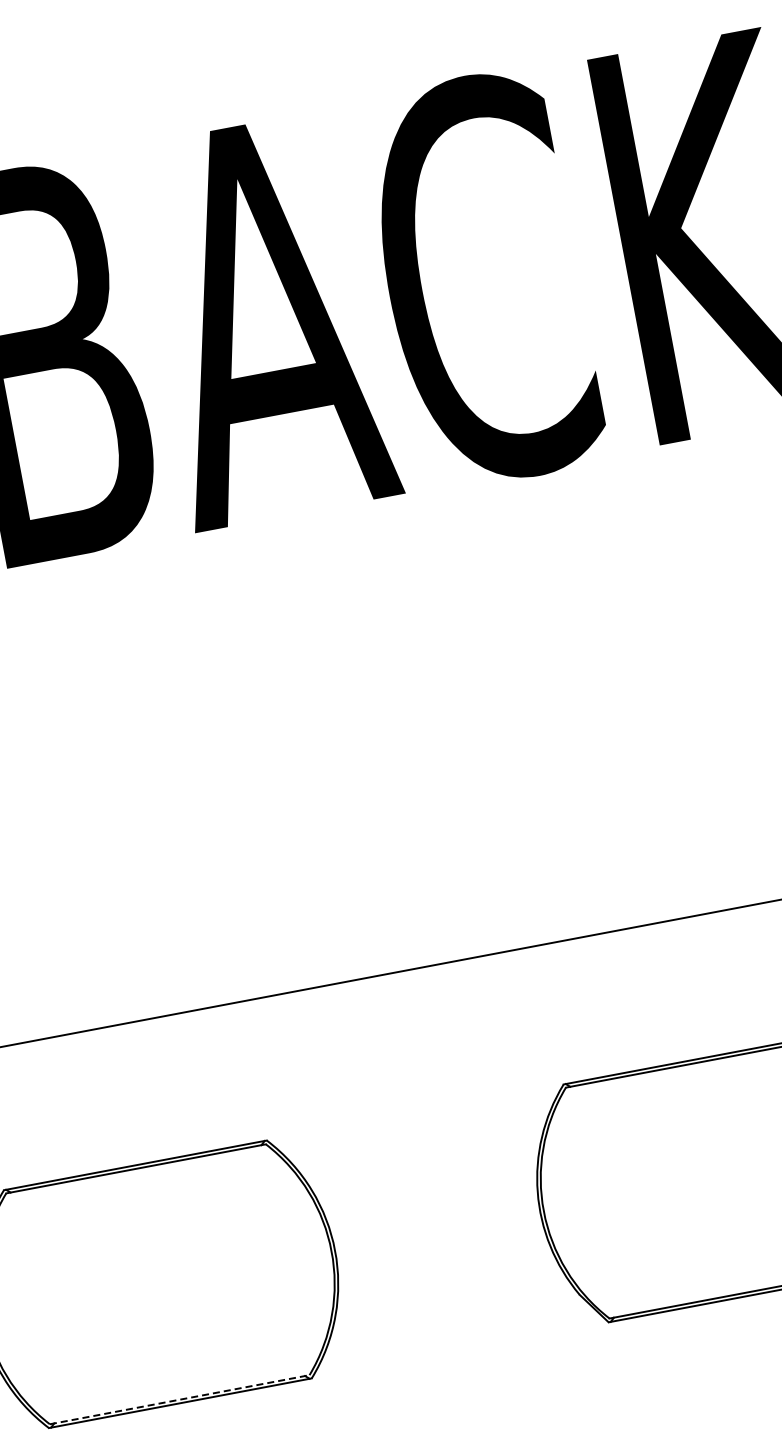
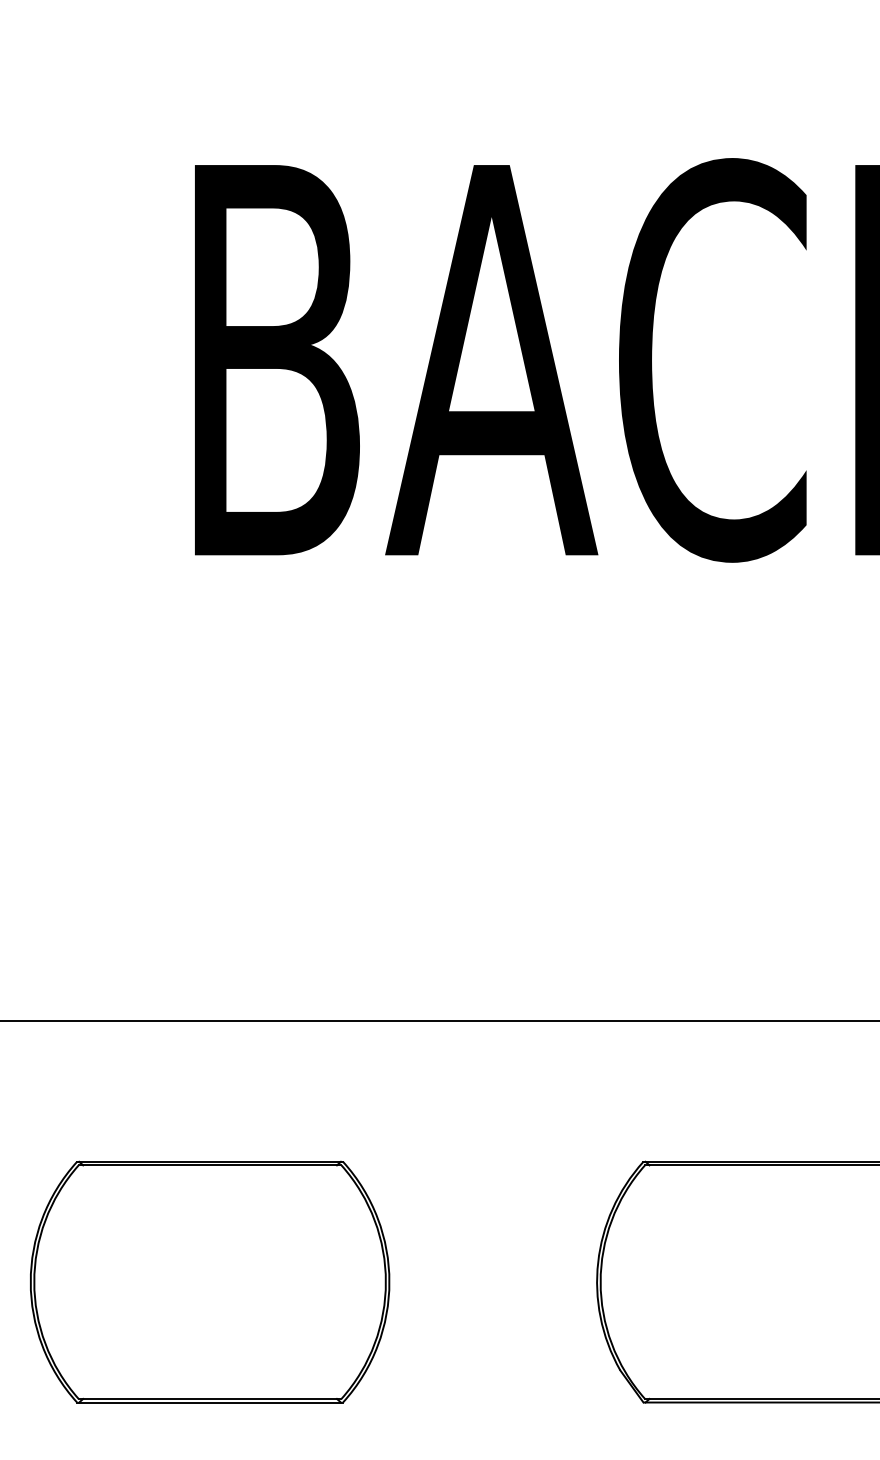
line: (180, 1399) -> (210, 1398), dashed -> solid

